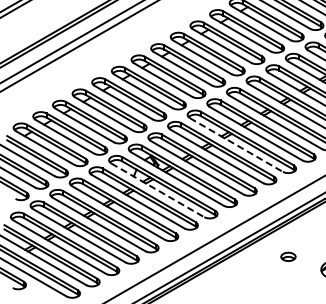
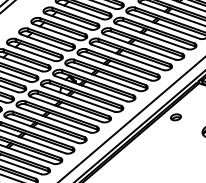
line: (236, 144) -> (127, 57), dashed -> solid
line: (157, 190) -> (78, 99), dashed -> solid
part: (288, 256) -> (175, 117), moved

